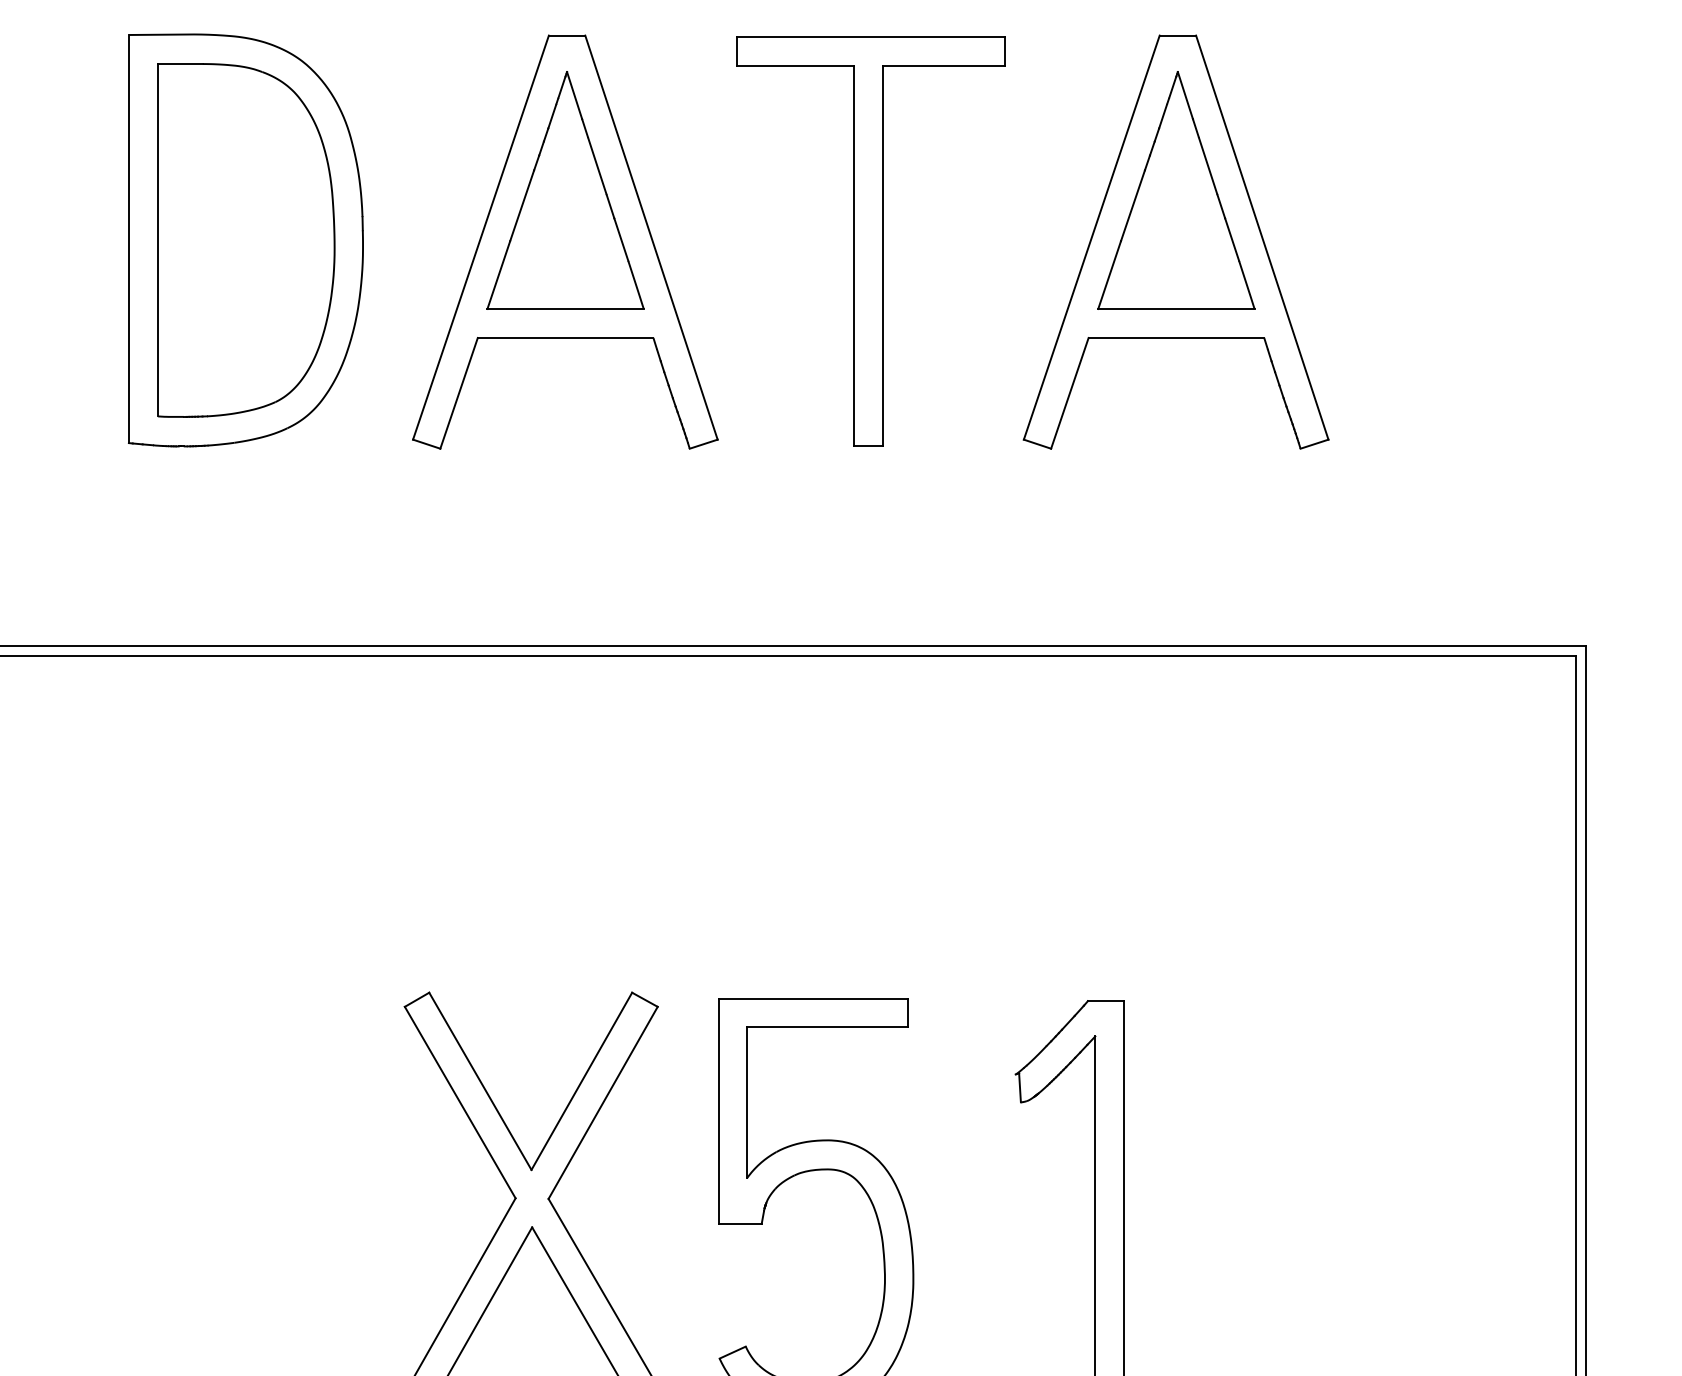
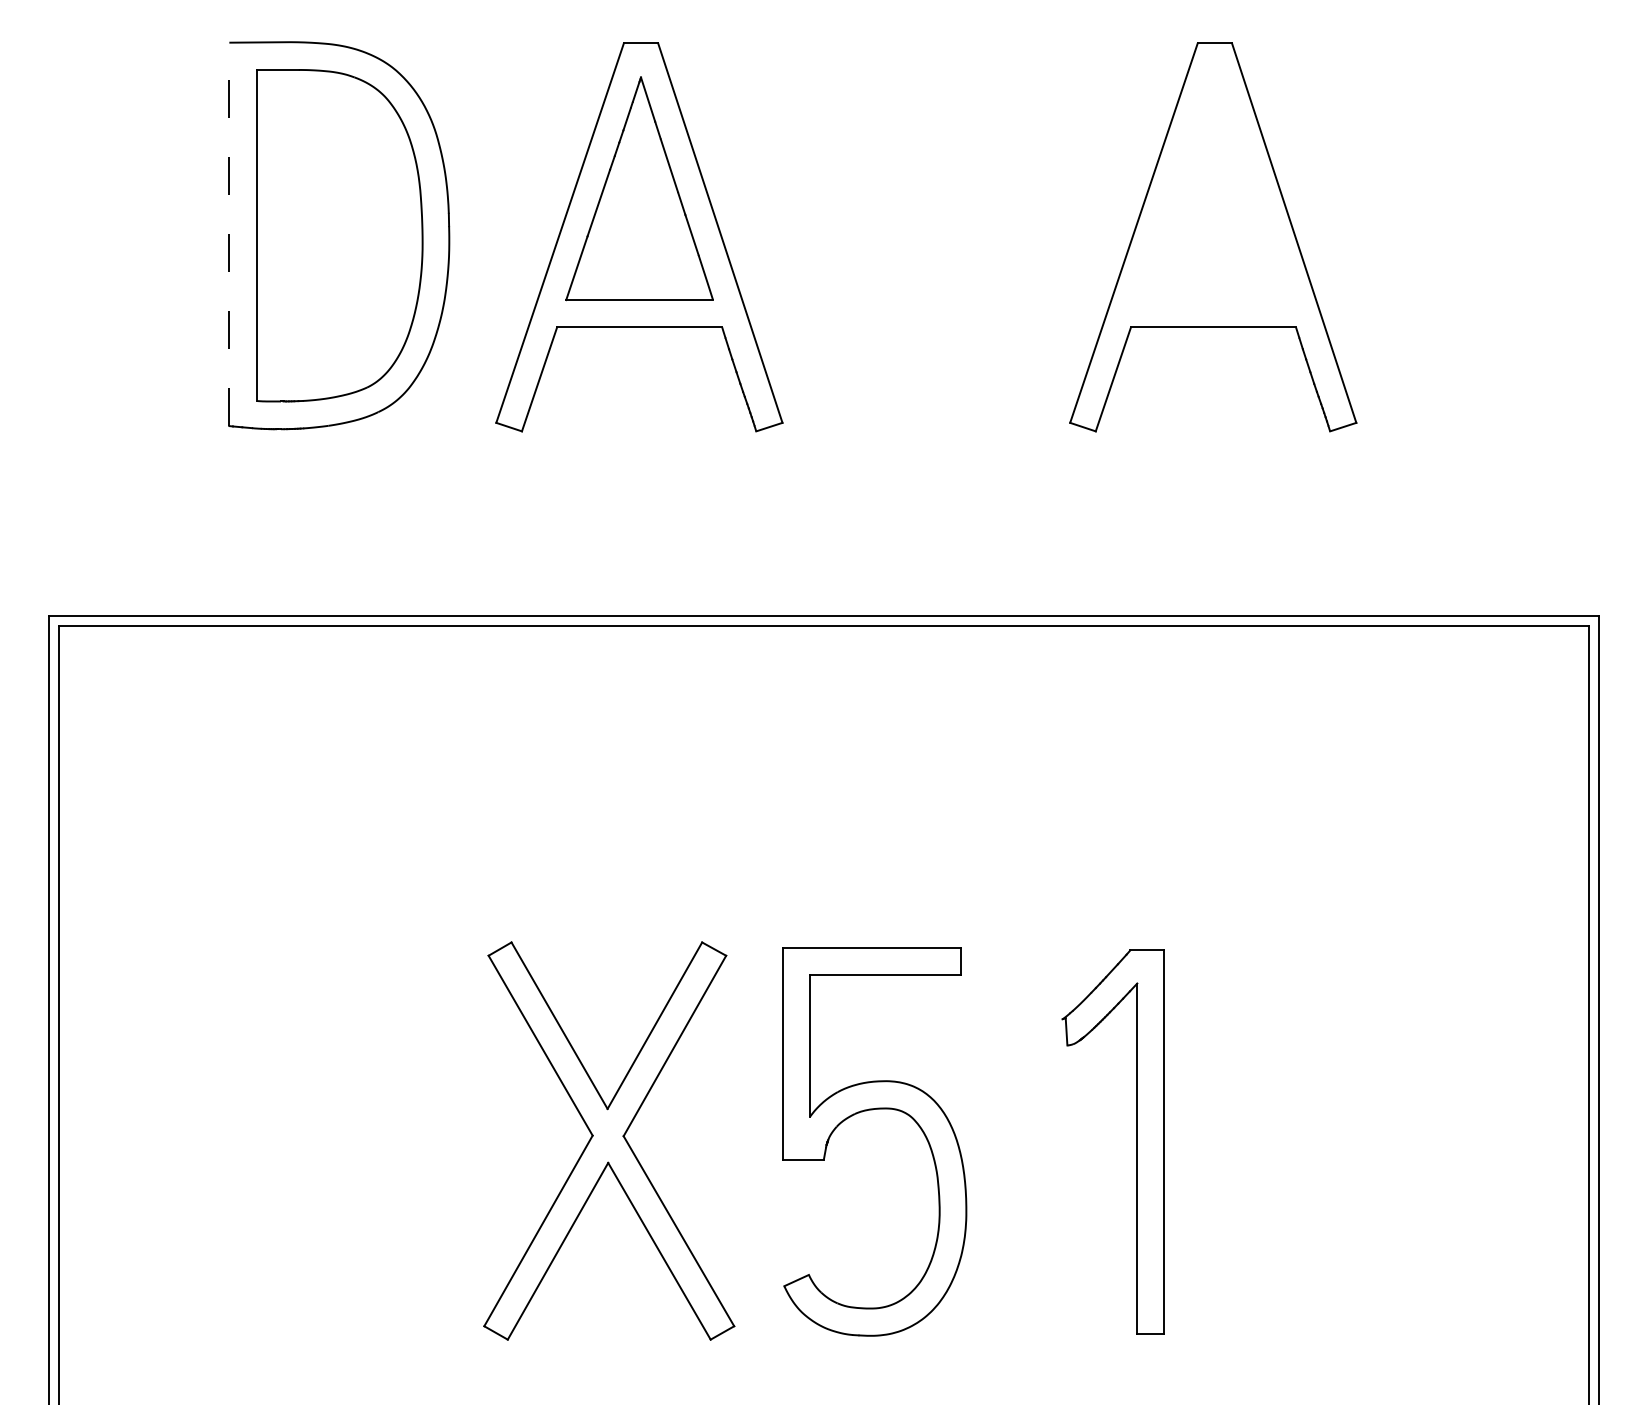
part: (1176, 190) -> (1213, 188), removed
line: (129, 239) -> (229, 234), solid -> dashed
part: (870, 241) -> (926, 236), removed

